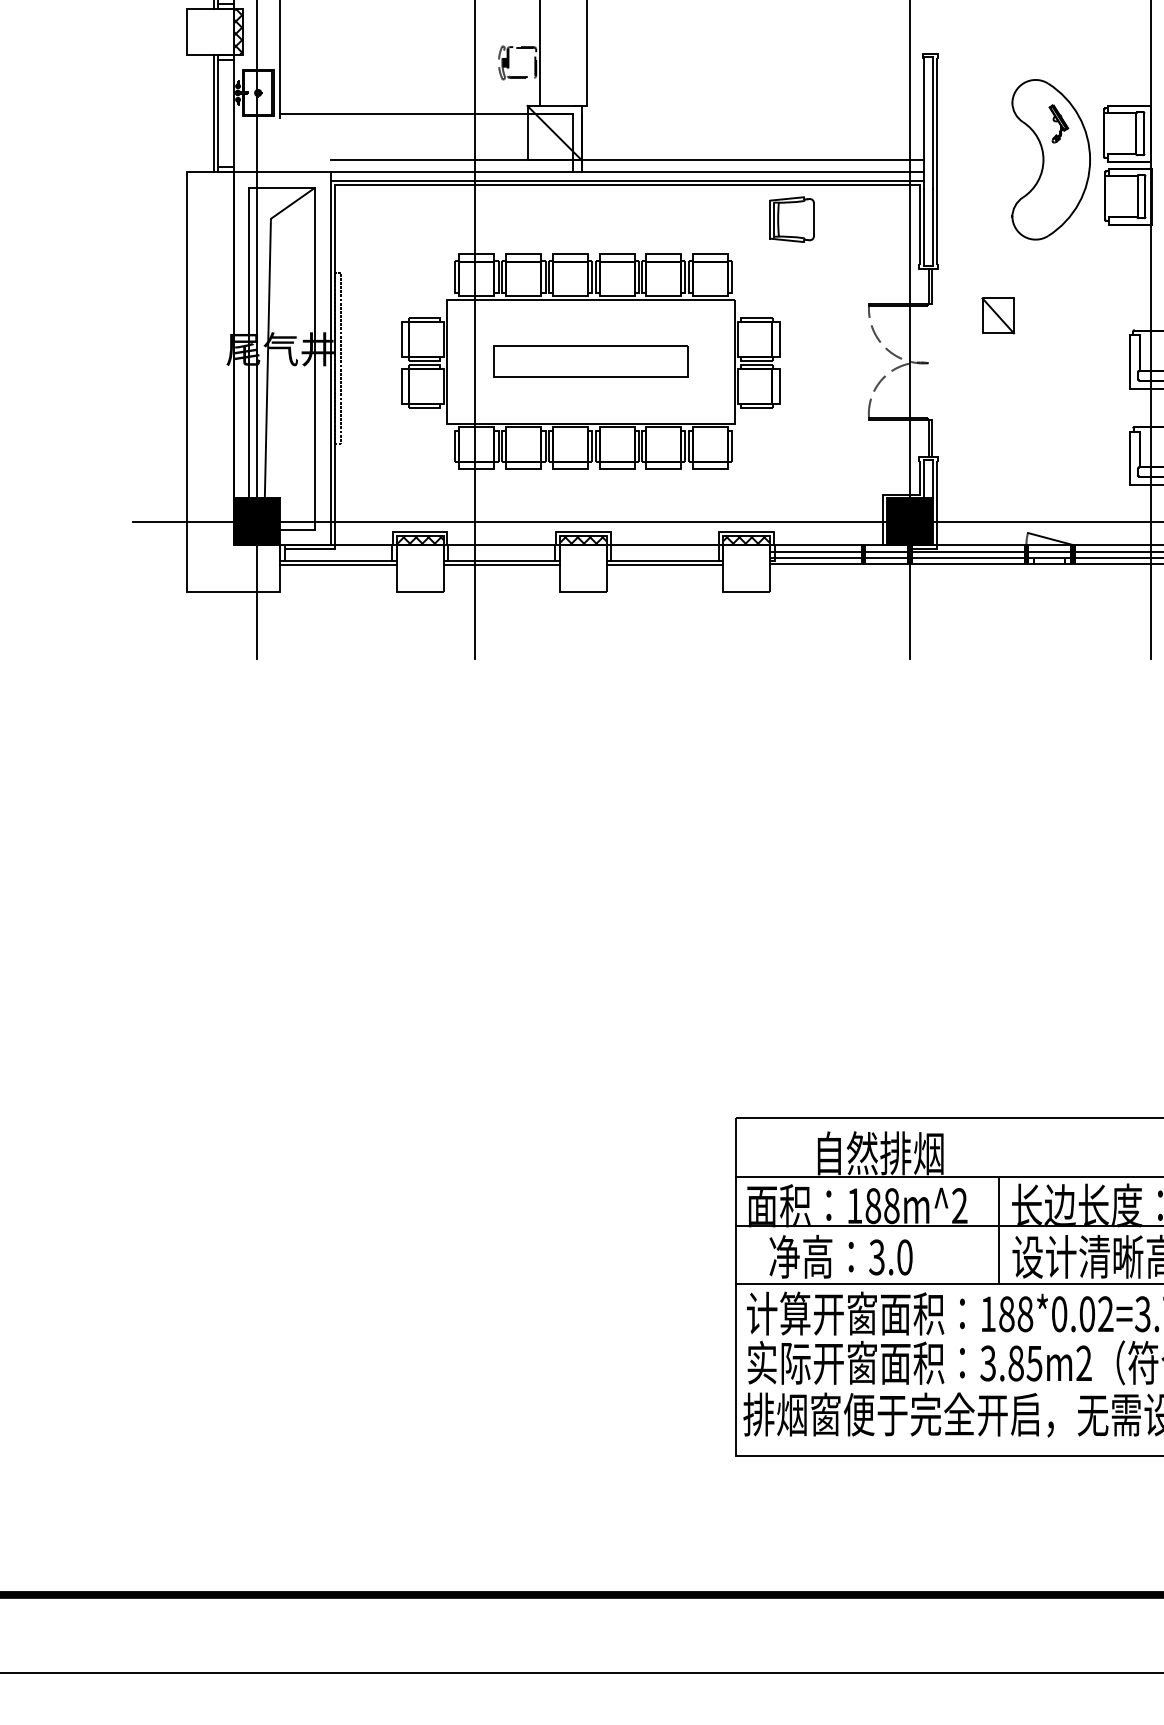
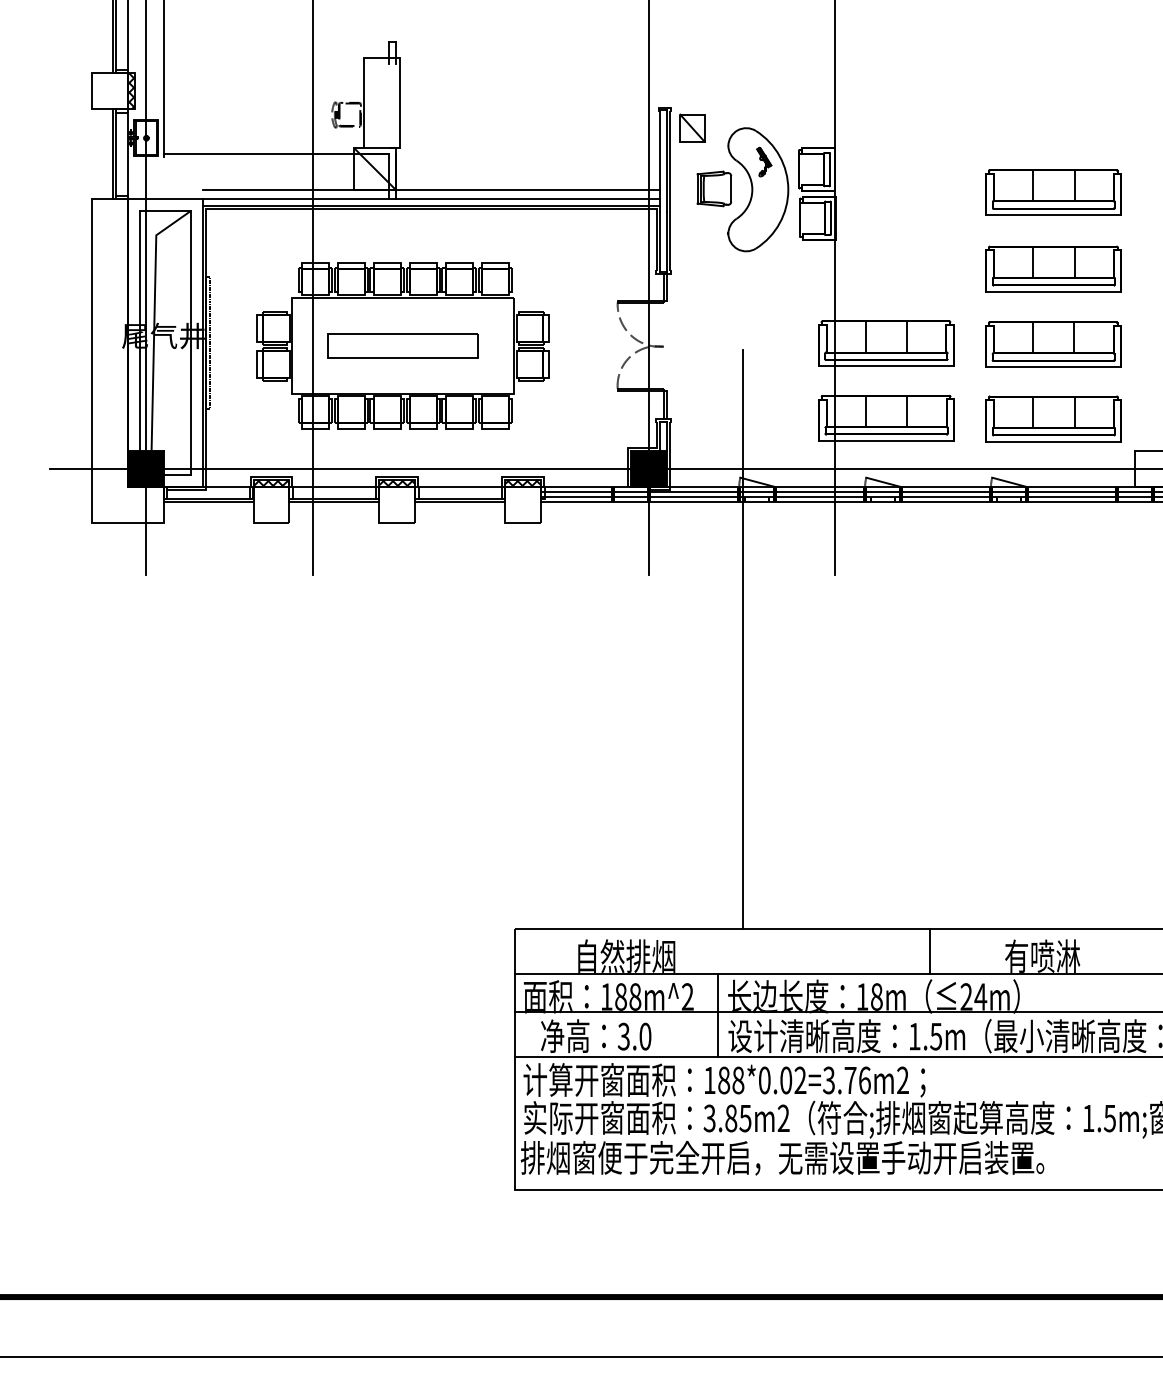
part: (792, 219) -> (714, 188), moved
part: (998, 314) -> (692, 127), moved
line: (1032, 742) -> (743, 639), added

